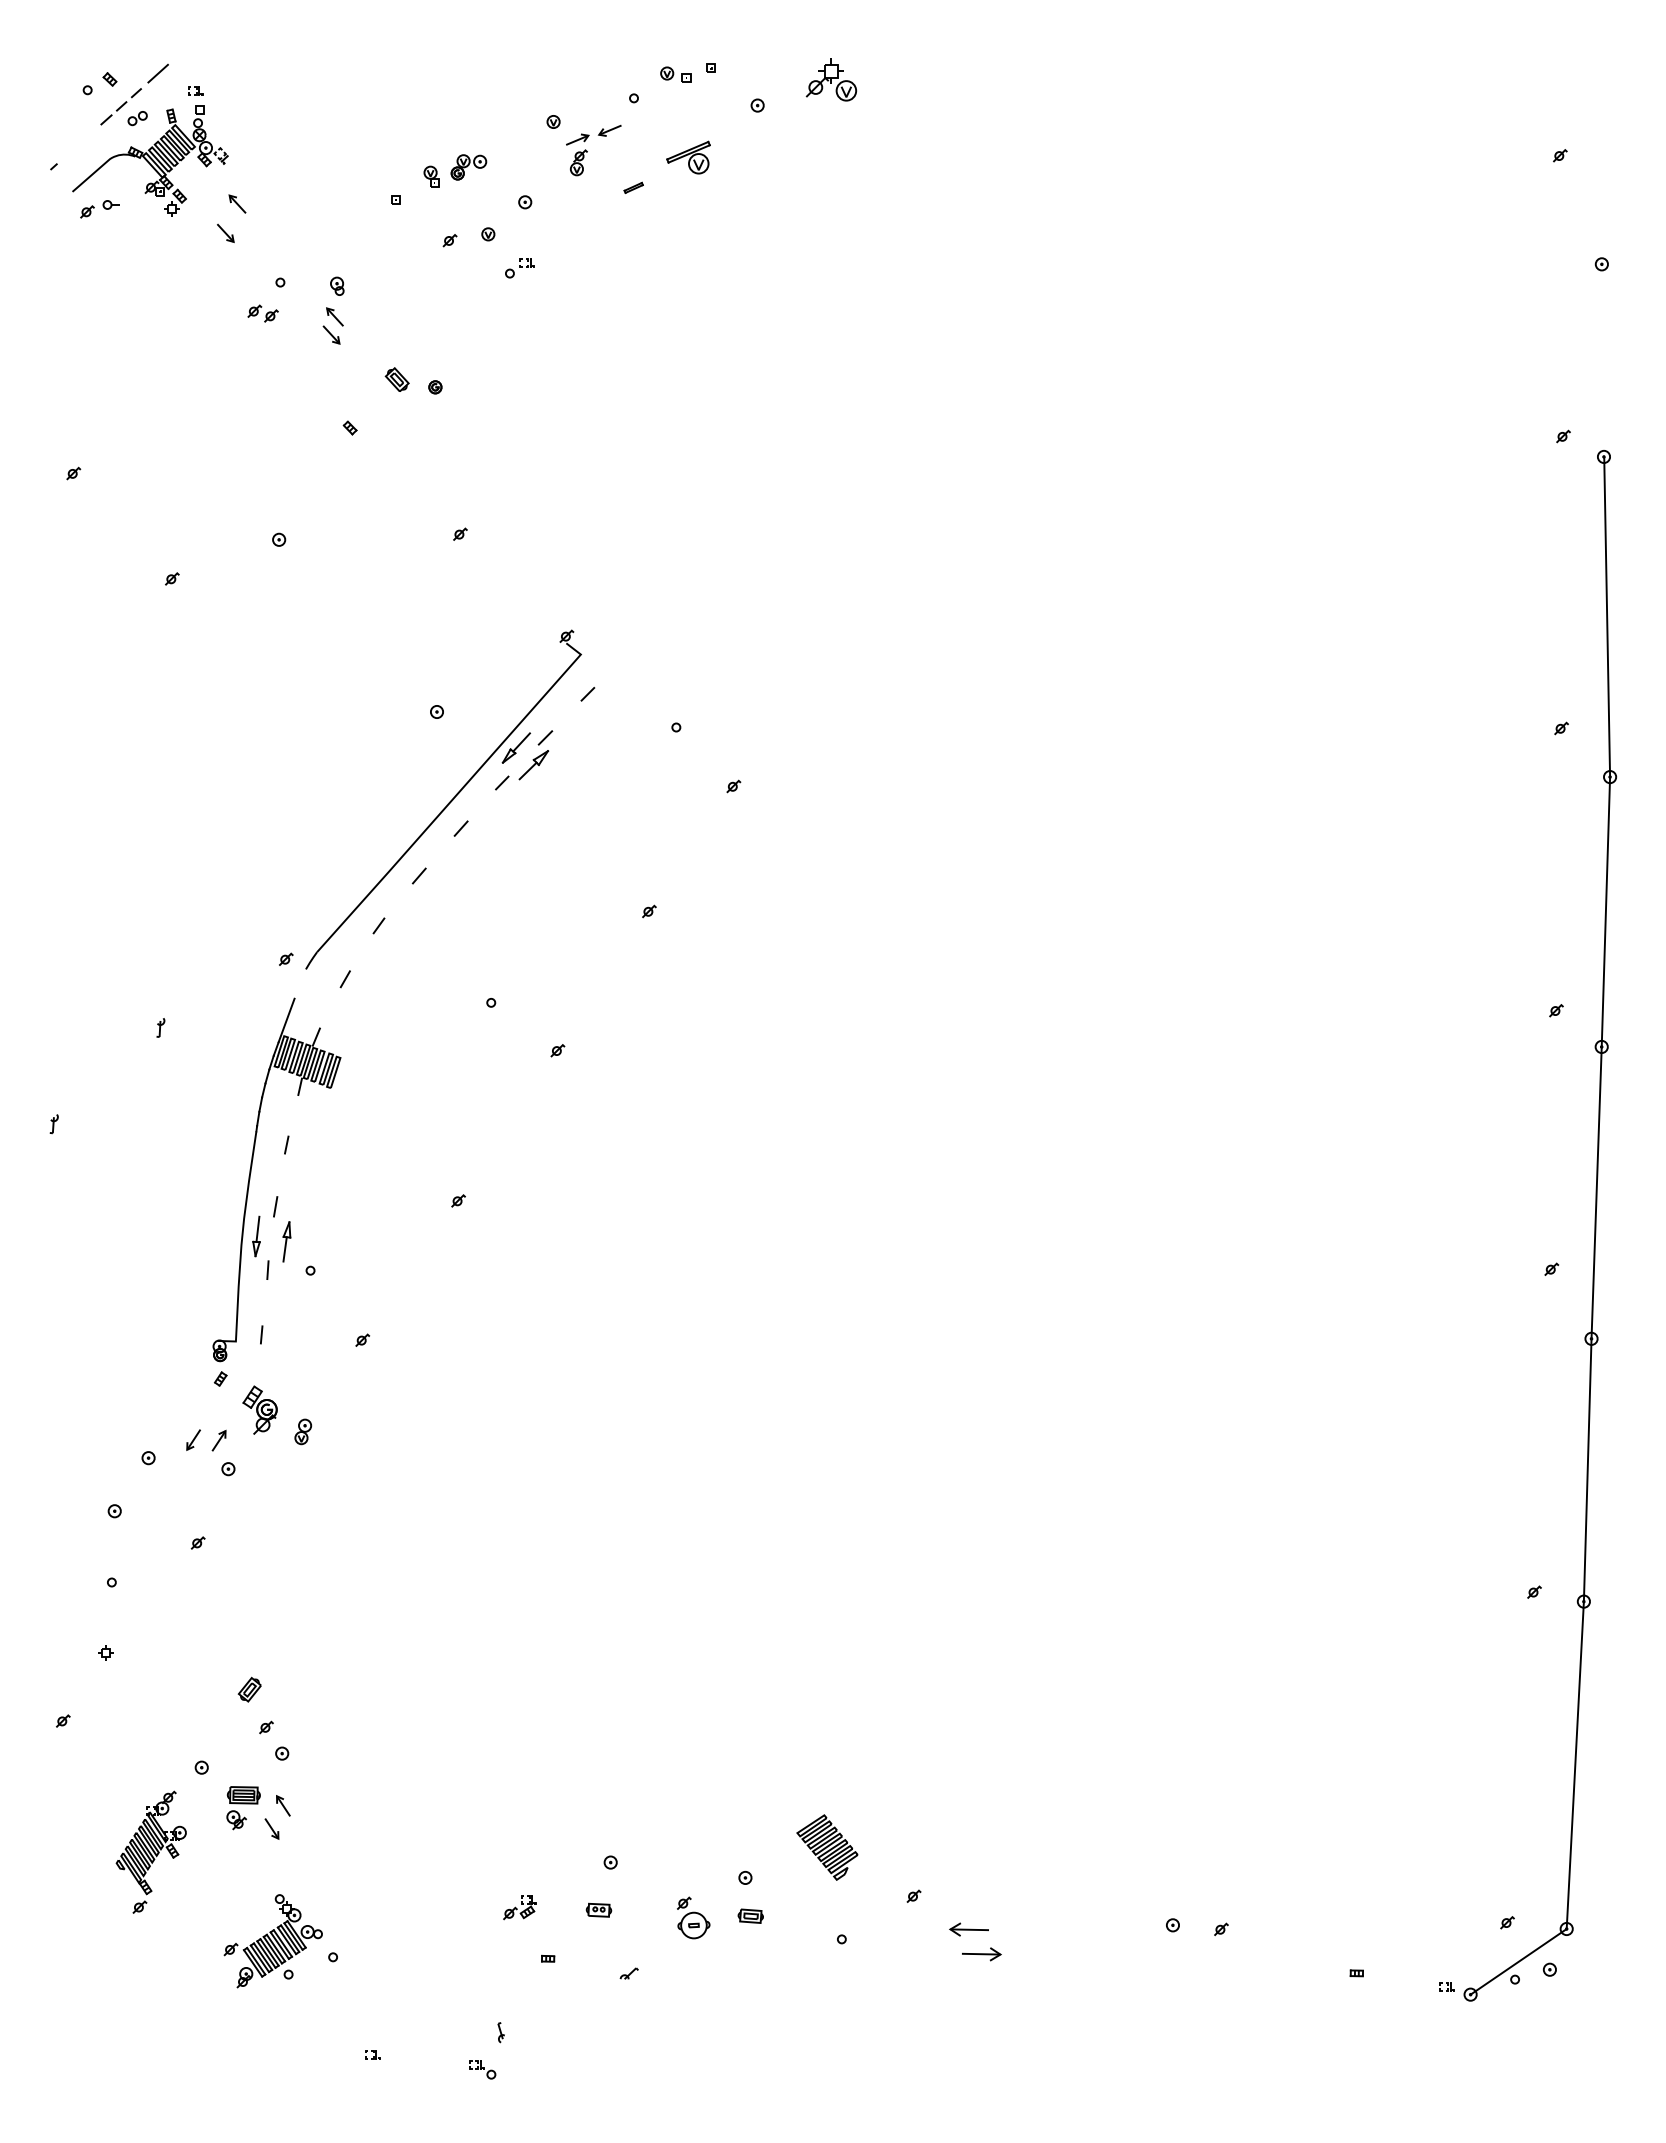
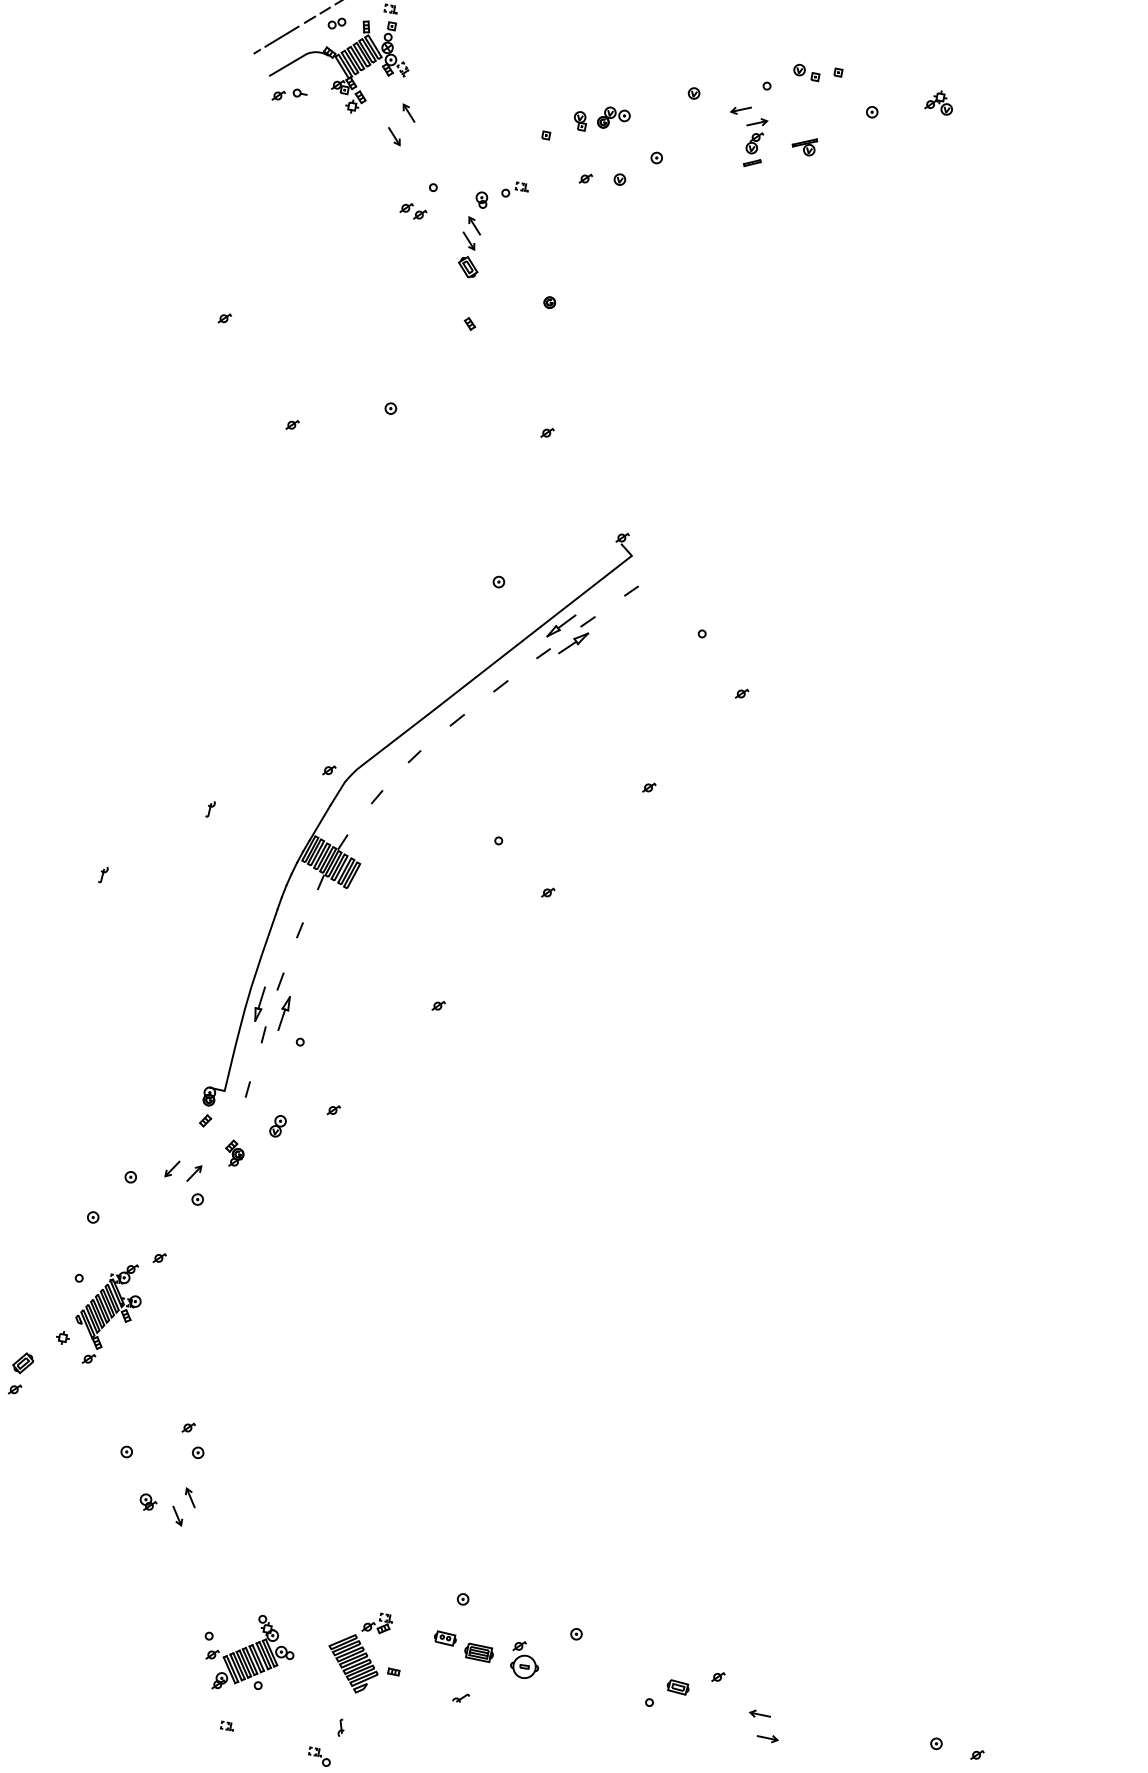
part: (831, 79) -> (939, 101), size x0.62
line: (78, 144) -> (281, 36), added
part: (577, 154) -> (754, 135), moved
part: (688, 157) -> (804, 145), size x0.62
part: (519, 268) -> (514, 190), moved
part: (396, 379) -> (467, 266), moved
line: (299, 983) -> (336, 793), added
part: (259, 1409) -> (234, 1153), size x0.62
part: (303, 1431) -> (278, 1125), moved
part: (249, 1689) -> (23, 1362), moved
part: (243, 1795) -> (478, 1652), moved
part: (827, 1847) -> (353, 1663), moved
part: (150, 1851) -> (107, 1312), moved
part: (750, 1915) -> (677, 1686), moved
part: (968, 1929) -> (760, 1714), size x0.62
part: (272, 1941) -> (249, 1654), moved
part: (981, 1954) -> (767, 1738), size x0.62

